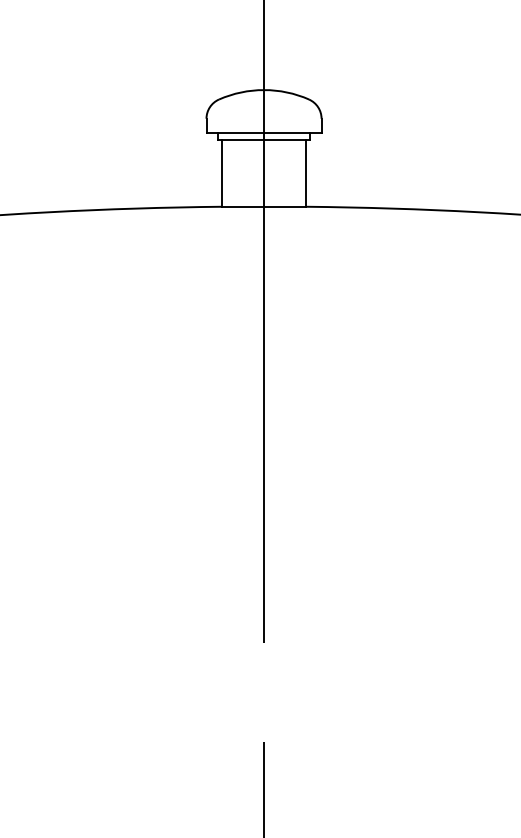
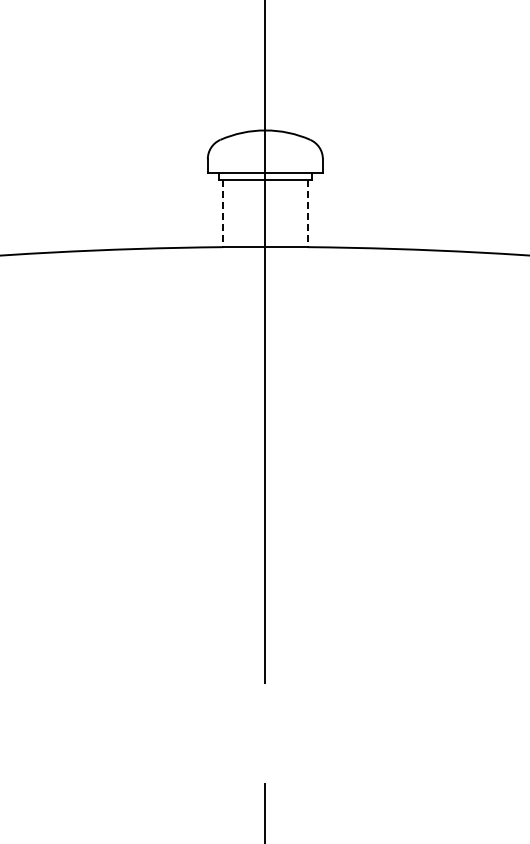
line: (222, 173) -> (223, 213), solid -> dashed
line: (306, 173) -> (307, 213), solid -> dashed

